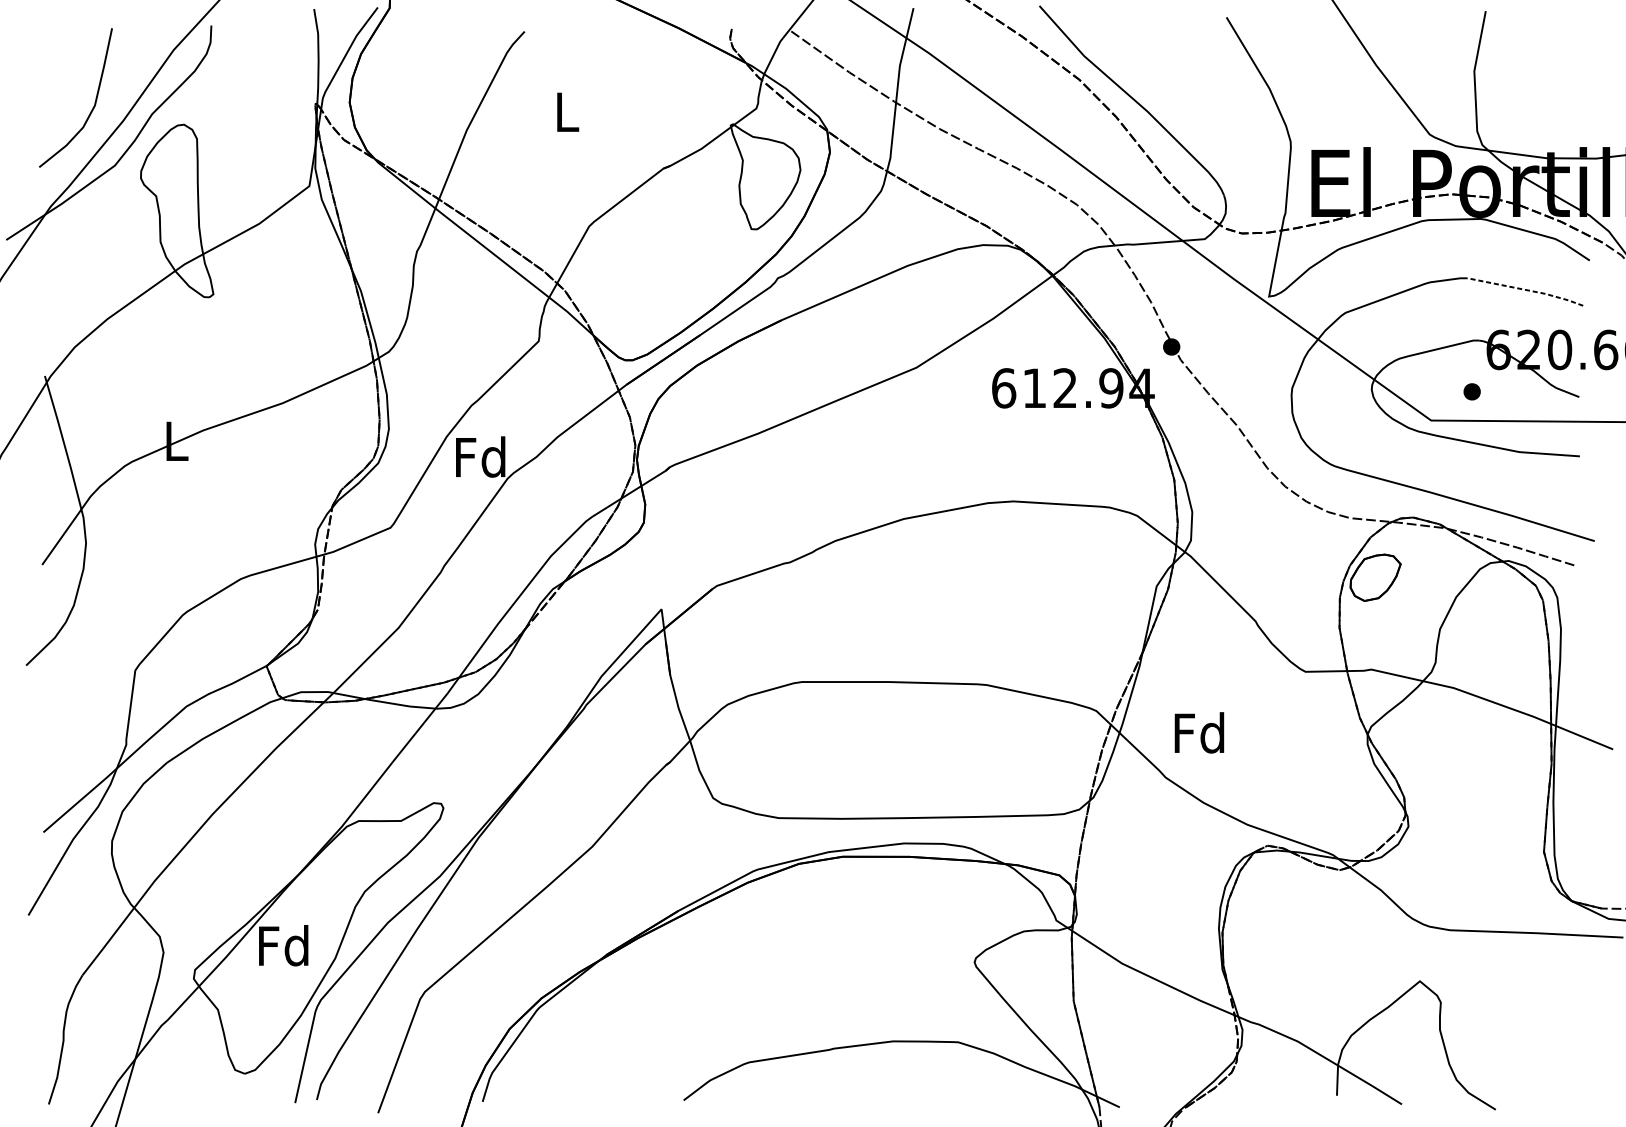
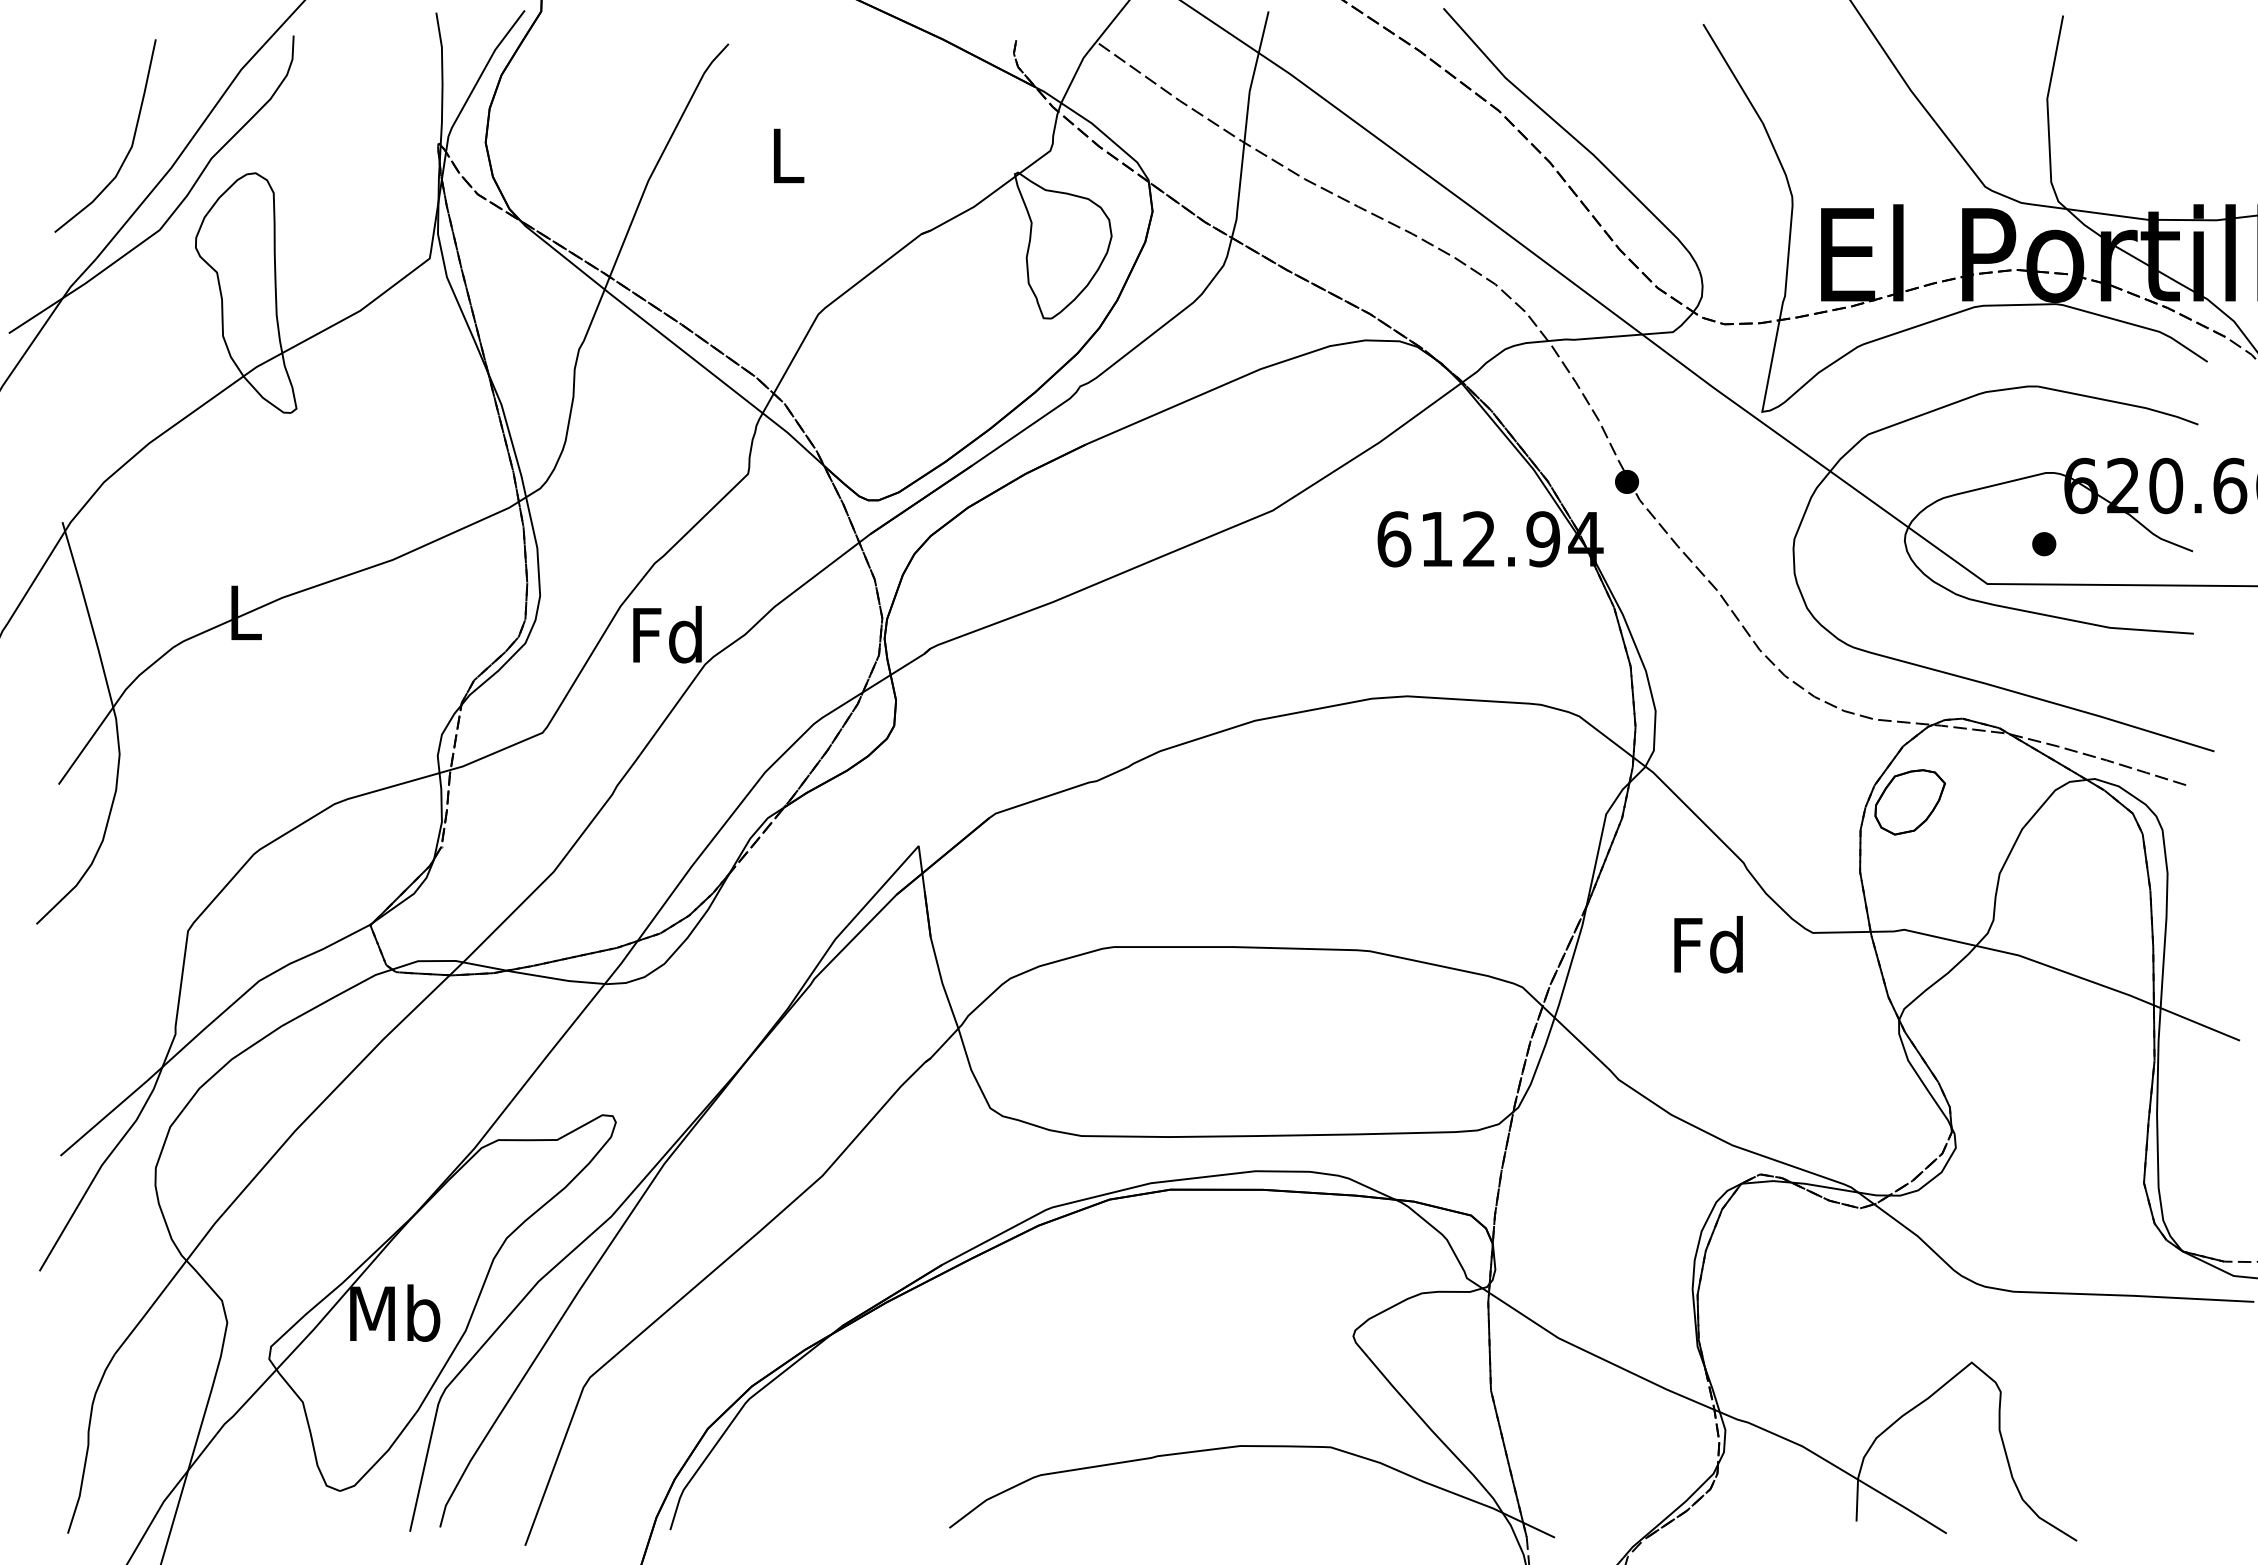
line: (1526, 289) -> (2119, 402), dashed -> solid
text: (1199, 732) -> (1708, 944), moved
text: (284, 945) -> (395, 1312), Fd -> Mb

